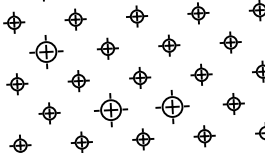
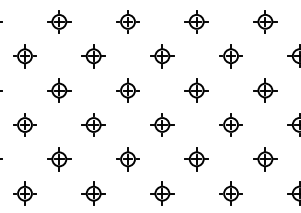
part: (46, 51) -> (59, 90), size x0.62
part: (172, 107) -> (196, 159), size x0.62
part: (110, 110) -> (127, 159), size x0.62

